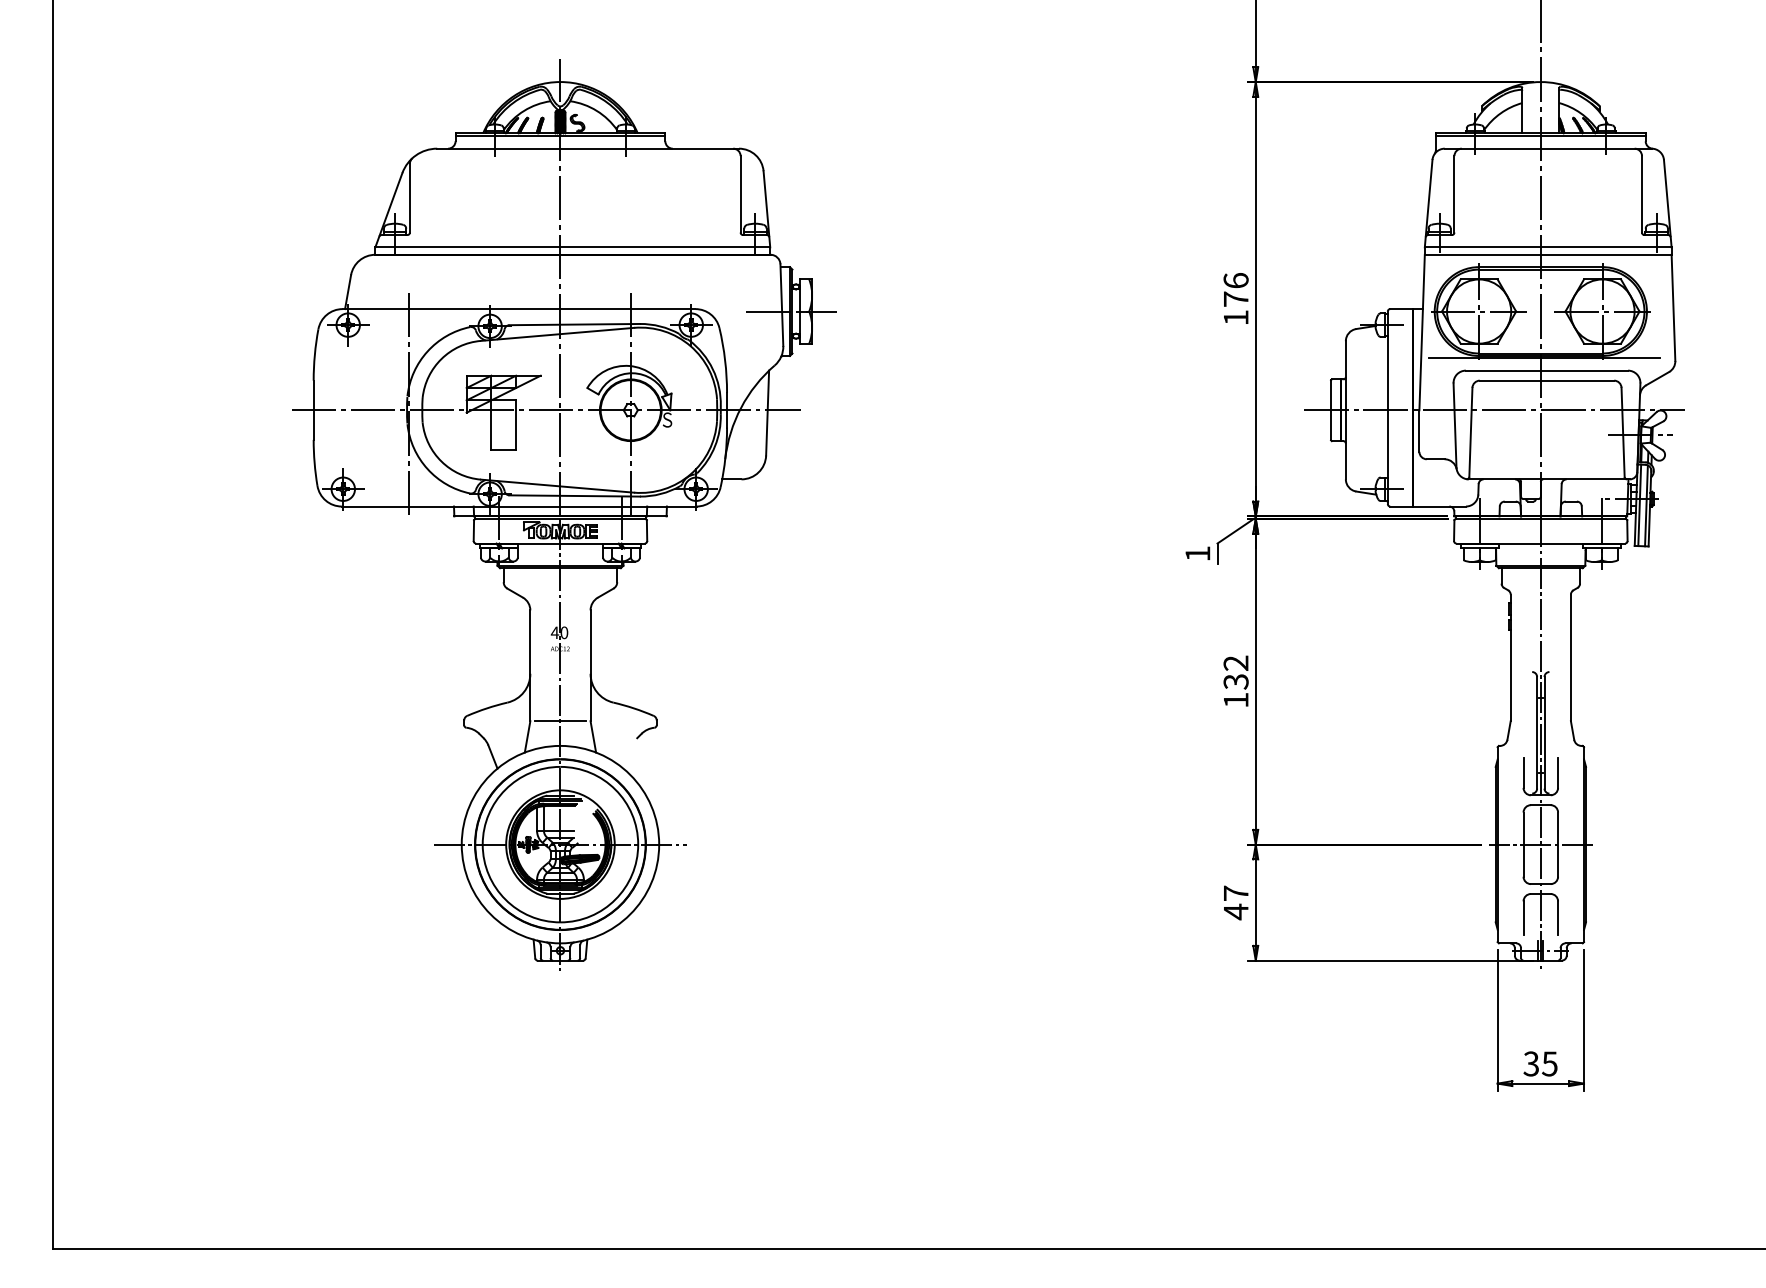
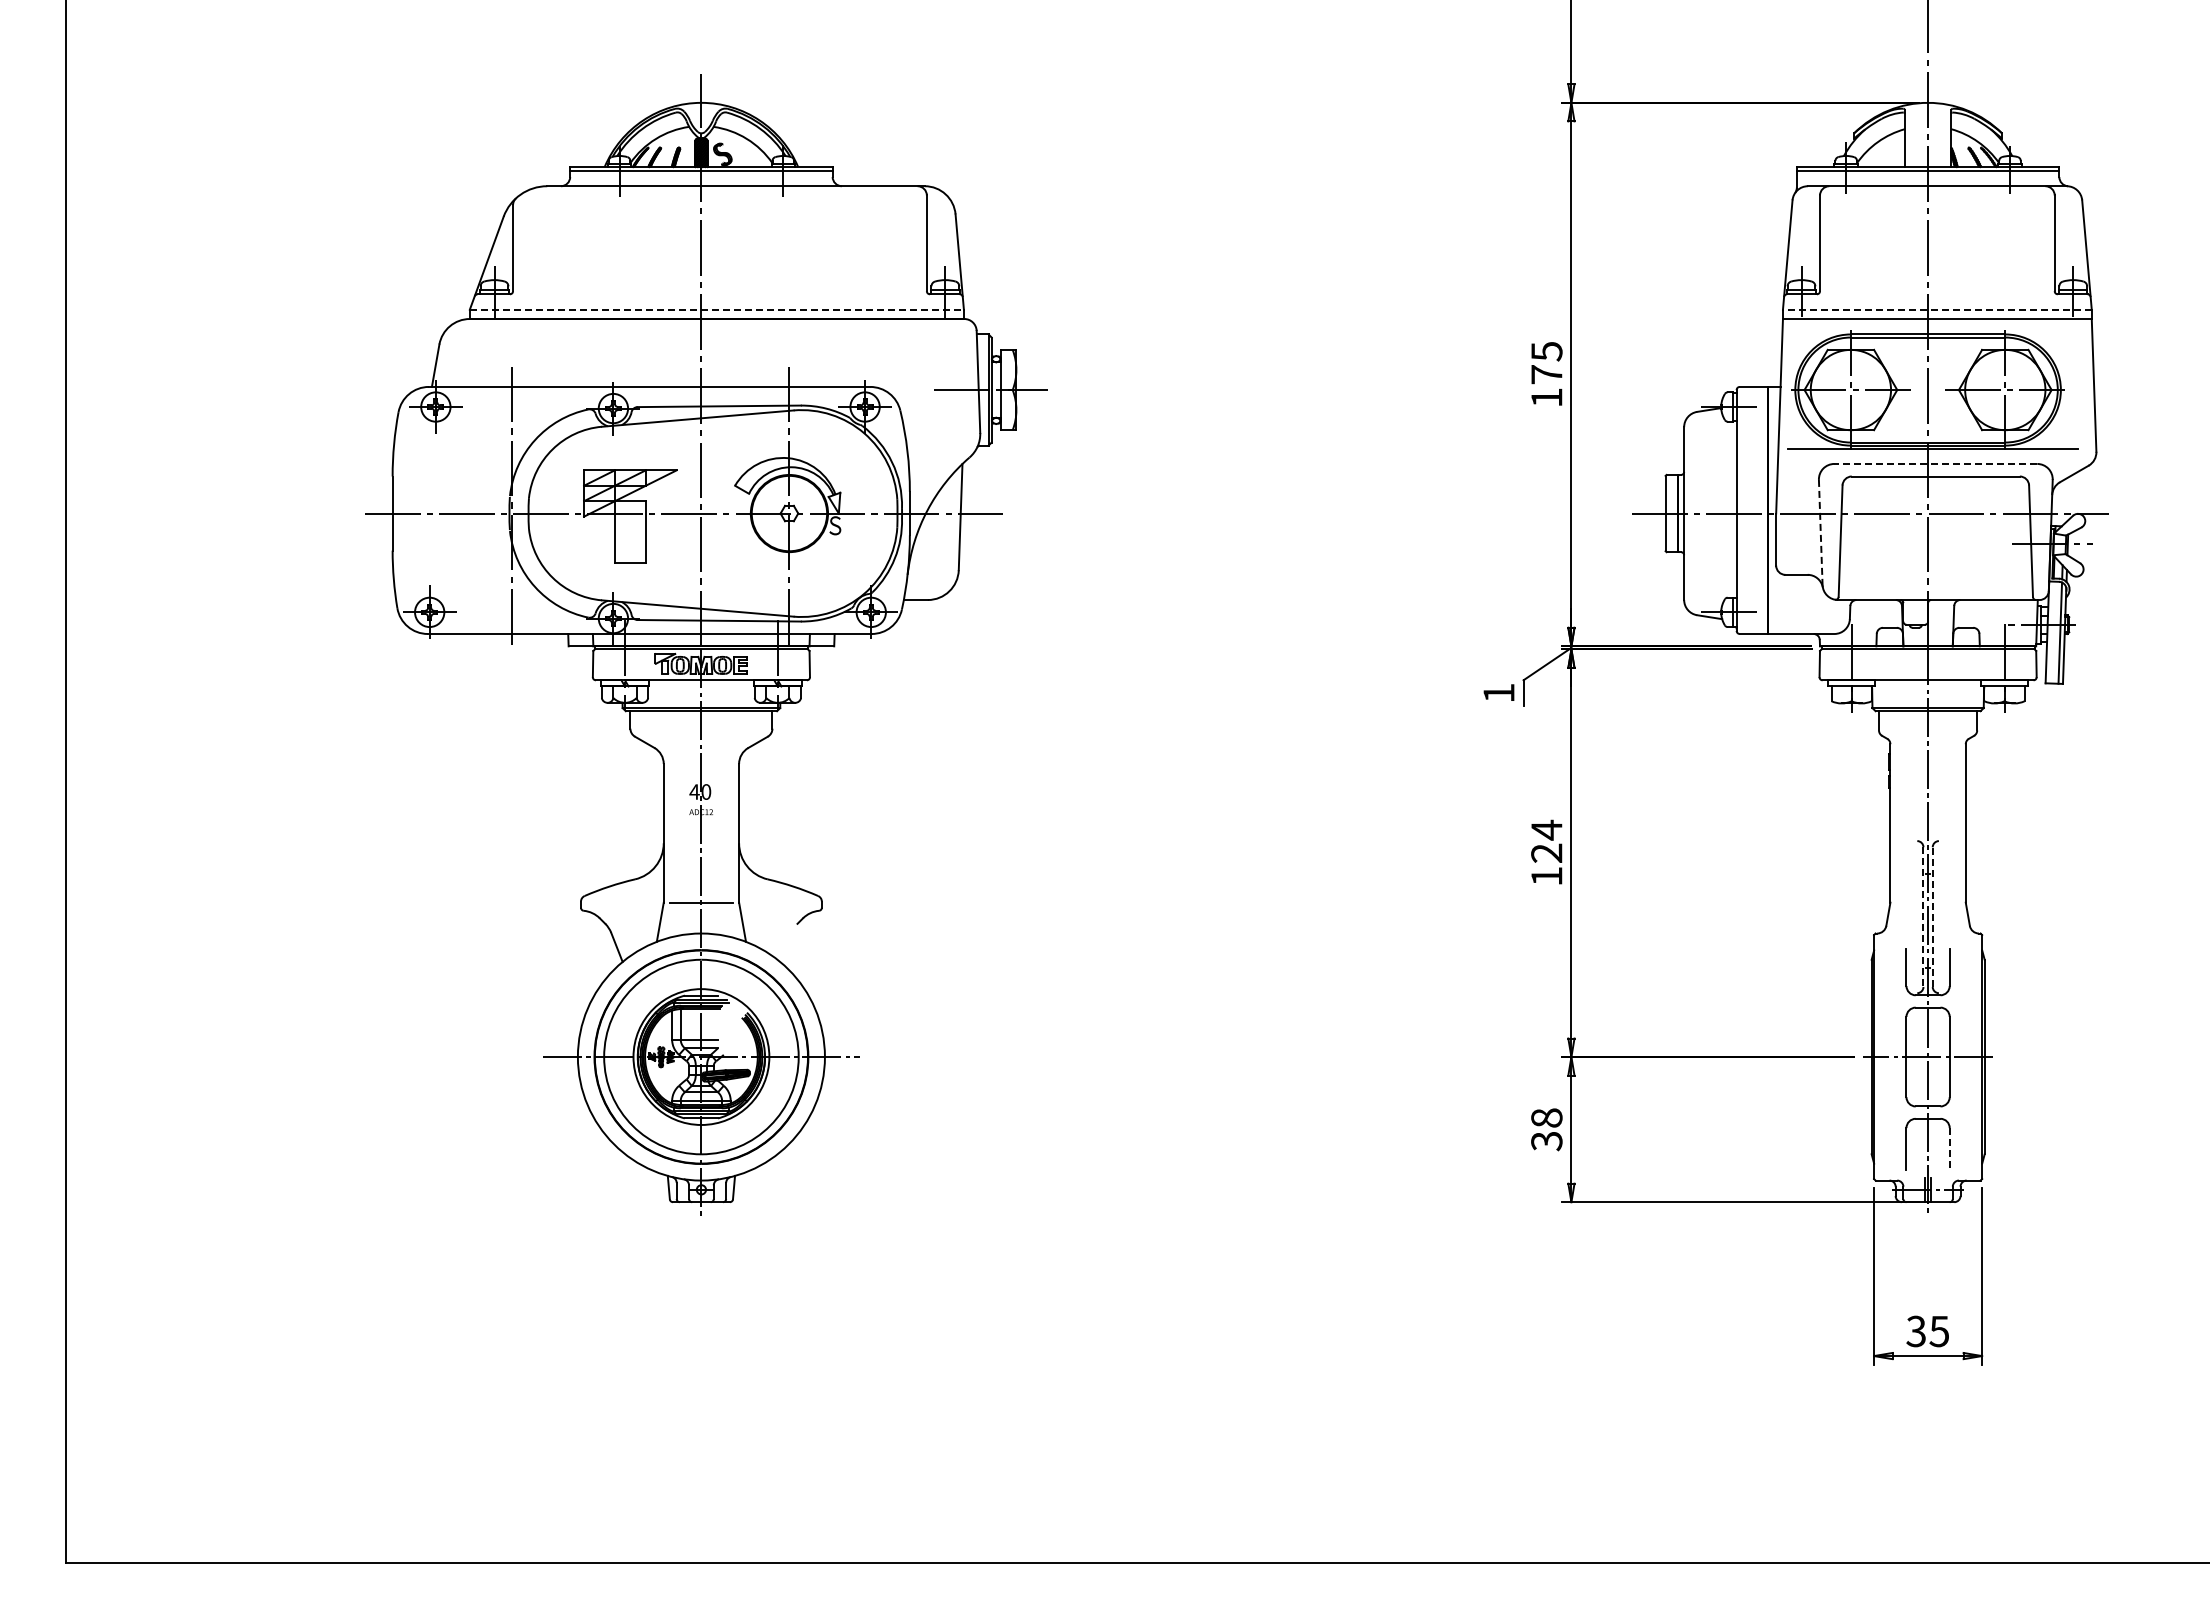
line: (573, 247) -> (717, 309), solid -> dashed
line: (1547, 247) -> (1936, 309), solid -> dashed
text: (1235, 280) -> (1546, 351), 176 -> 175
line: (1546, 370) -> (1935, 463), solid -> dashed
line: (1454, 425) -> (1820, 532), solid -> dashed
line: (1639, 505) -> (2051, 632), removed
text: (1235, 672) -> (1546, 841), 132 -> 124
line: (1537, 733) -> (1923, 917), solid -> dashed
line: (1544, 733) -> (1932, 917), solid -> dashed
text: (1235, 902) -> (1546, 1129), 47 -> 38
line: (1557, 917) -> (1949, 1148), solid -> dashed

